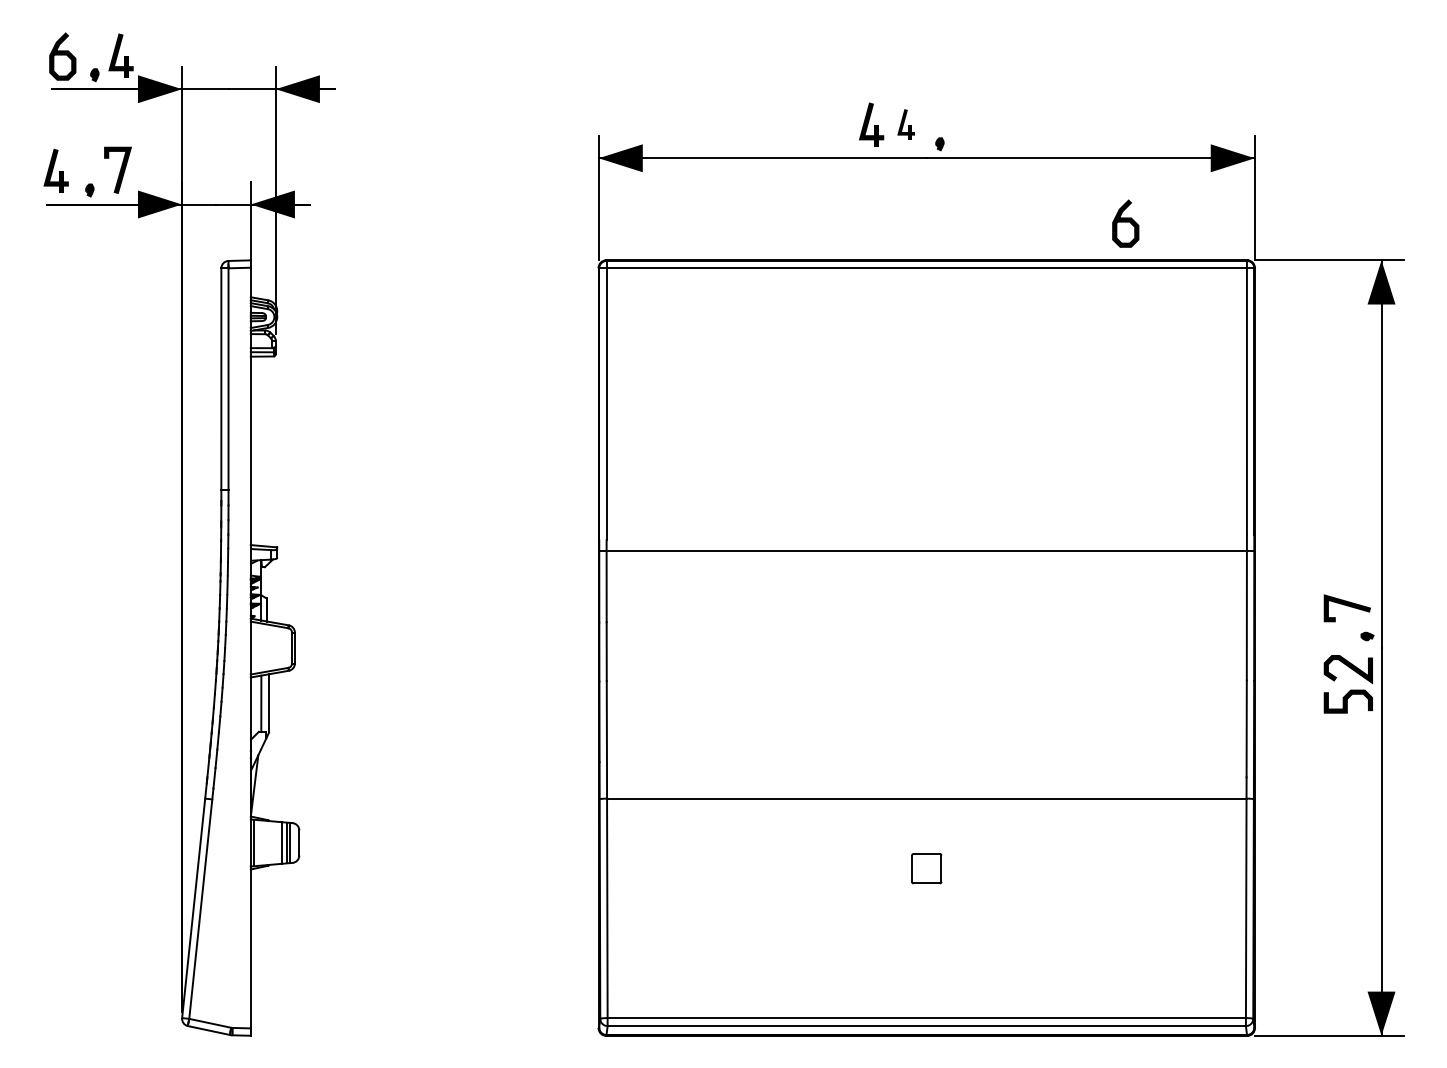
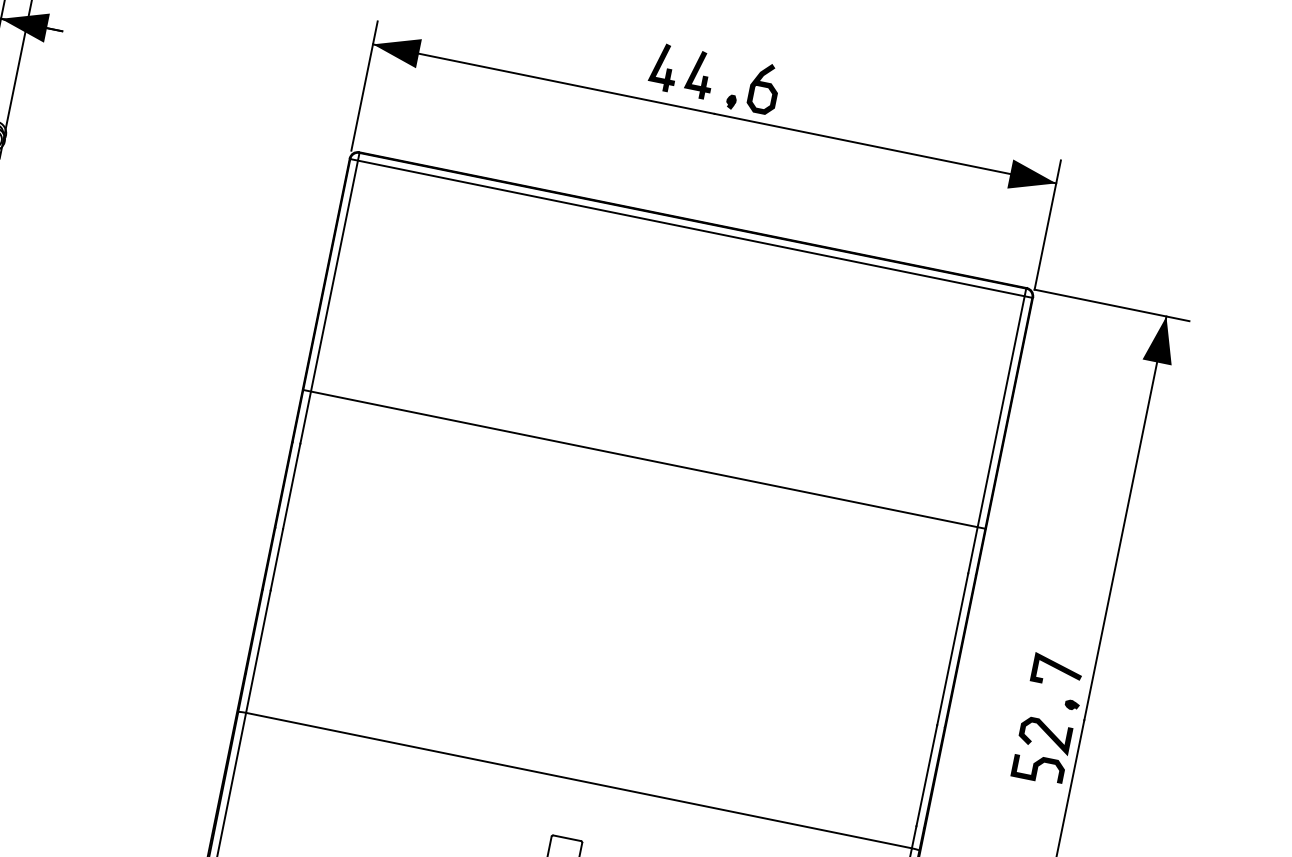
part: (905, 124) -> (699, 74), size x1.43
curve: (1125, 222) -> (764, 87), moved
line: (926, 551) -> (643, 459), moved

